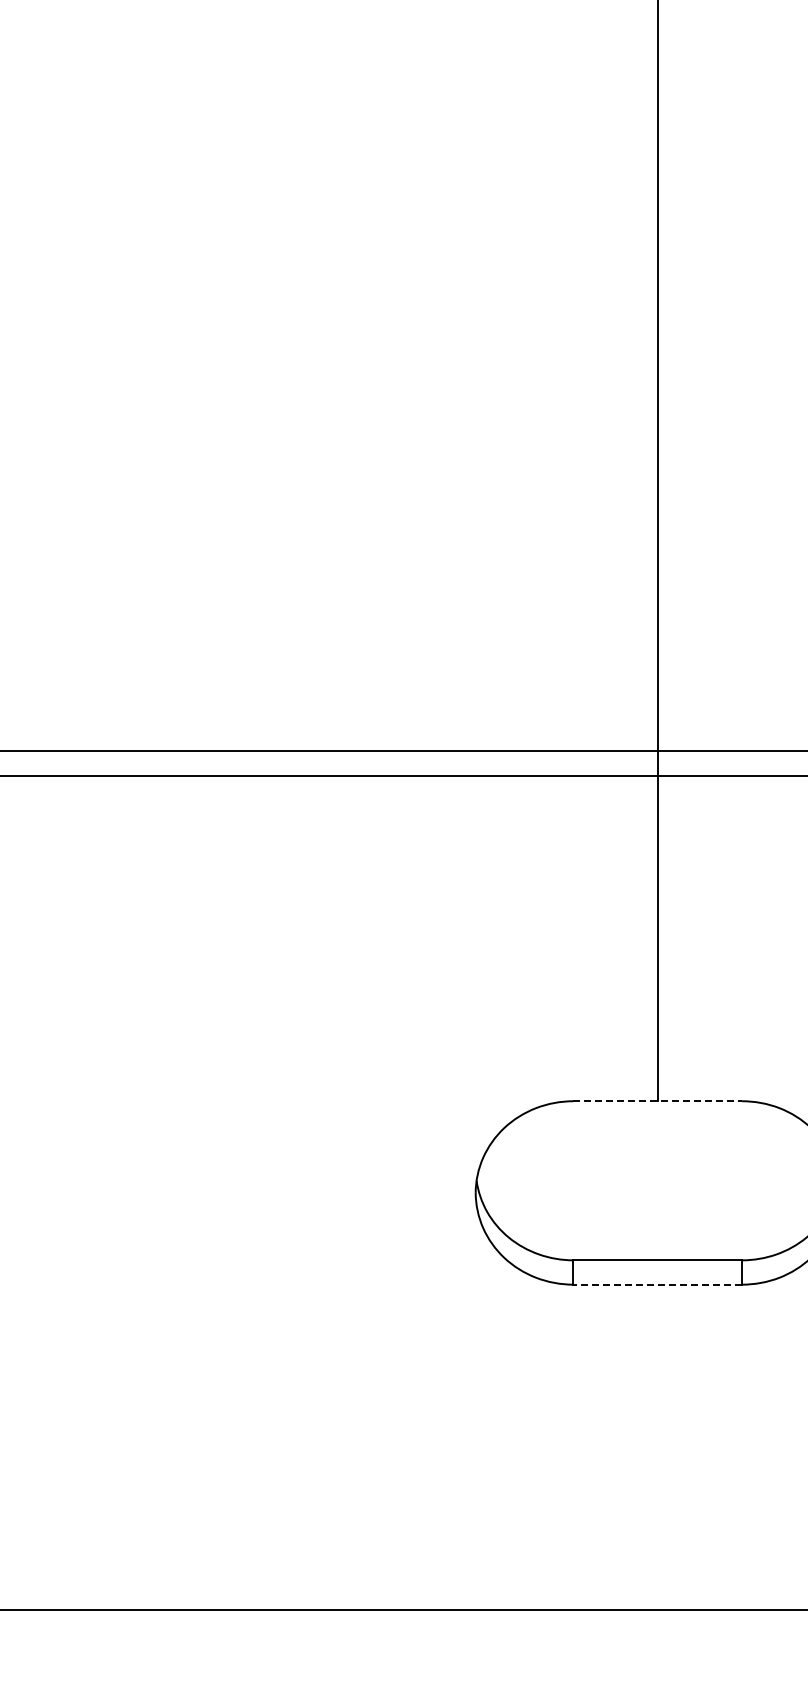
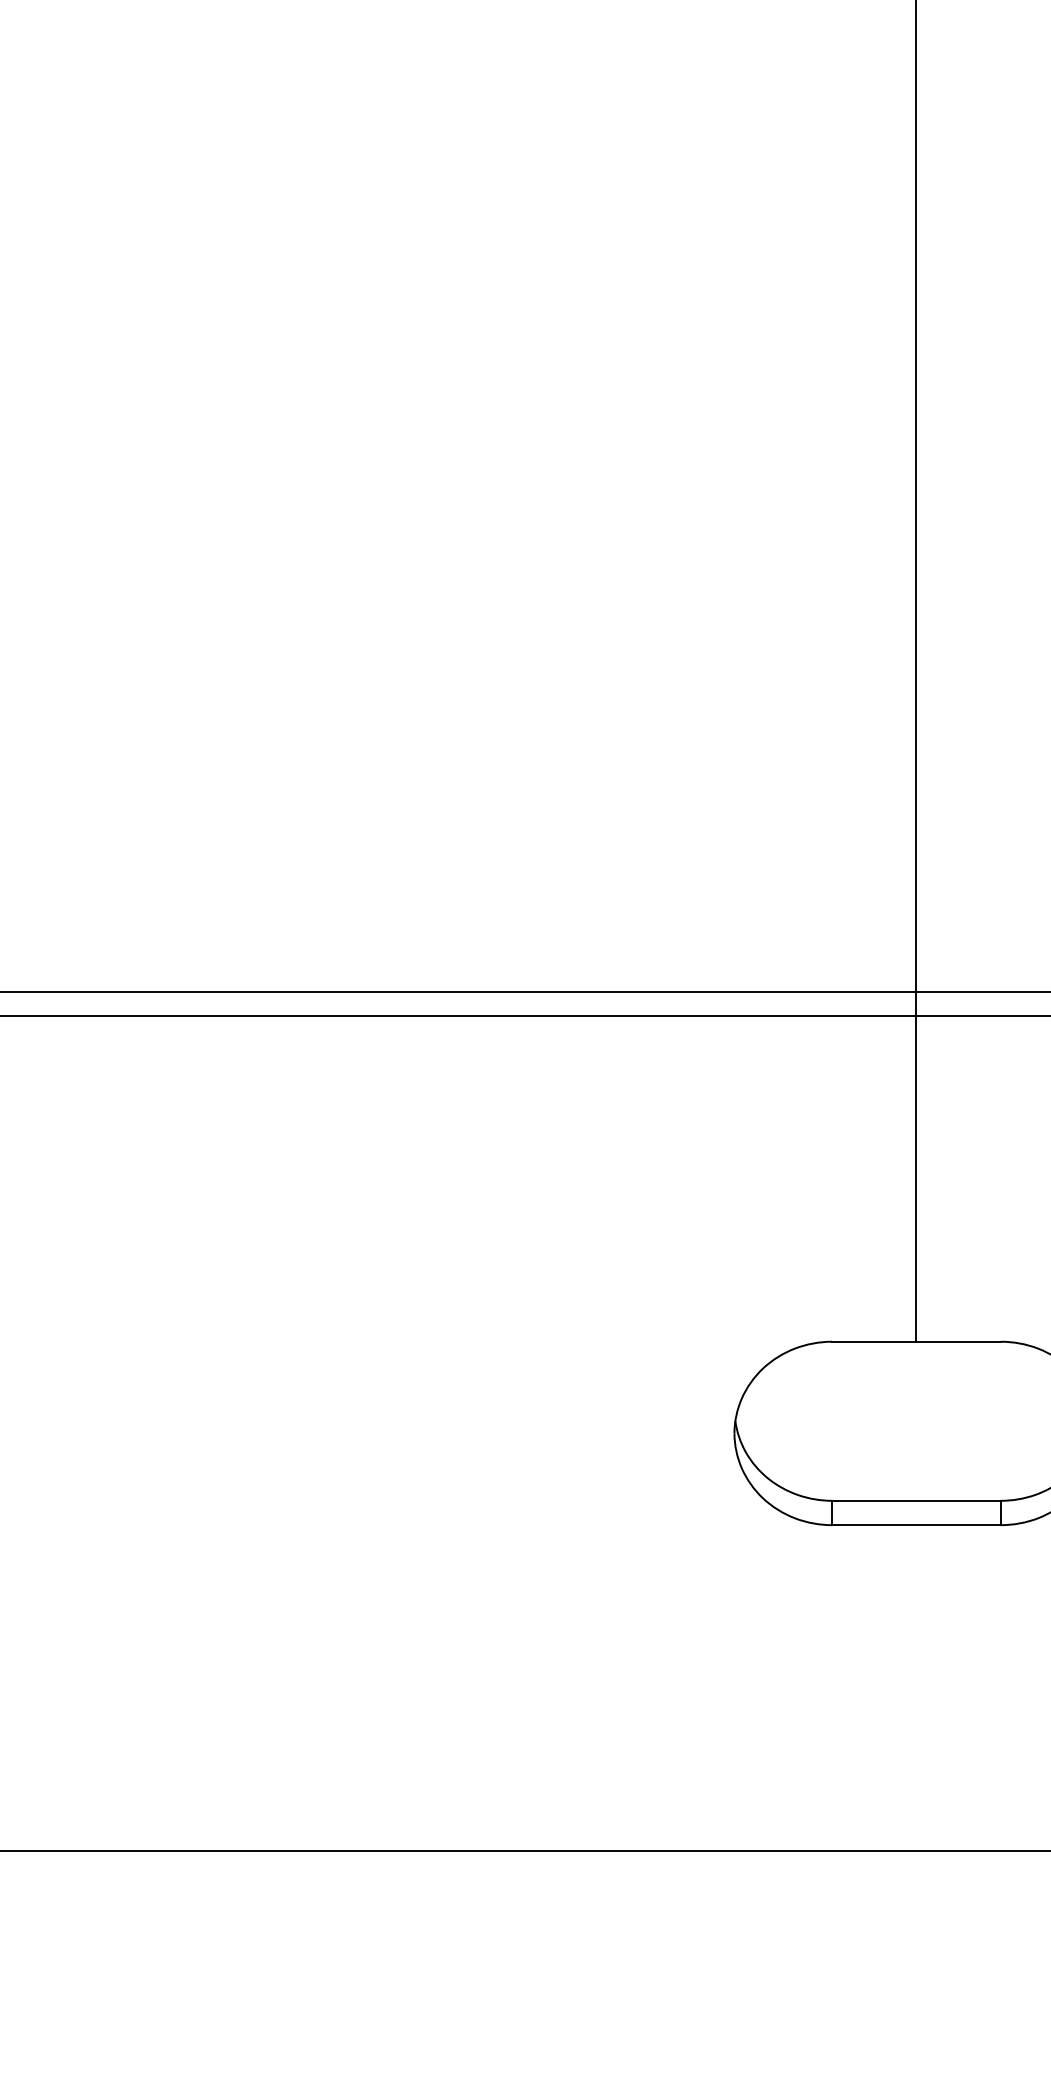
line: (657, 1101) -> (916, 1341), dashed -> solid
line: (656, 1285) -> (915, 1525), dashed -> solid

